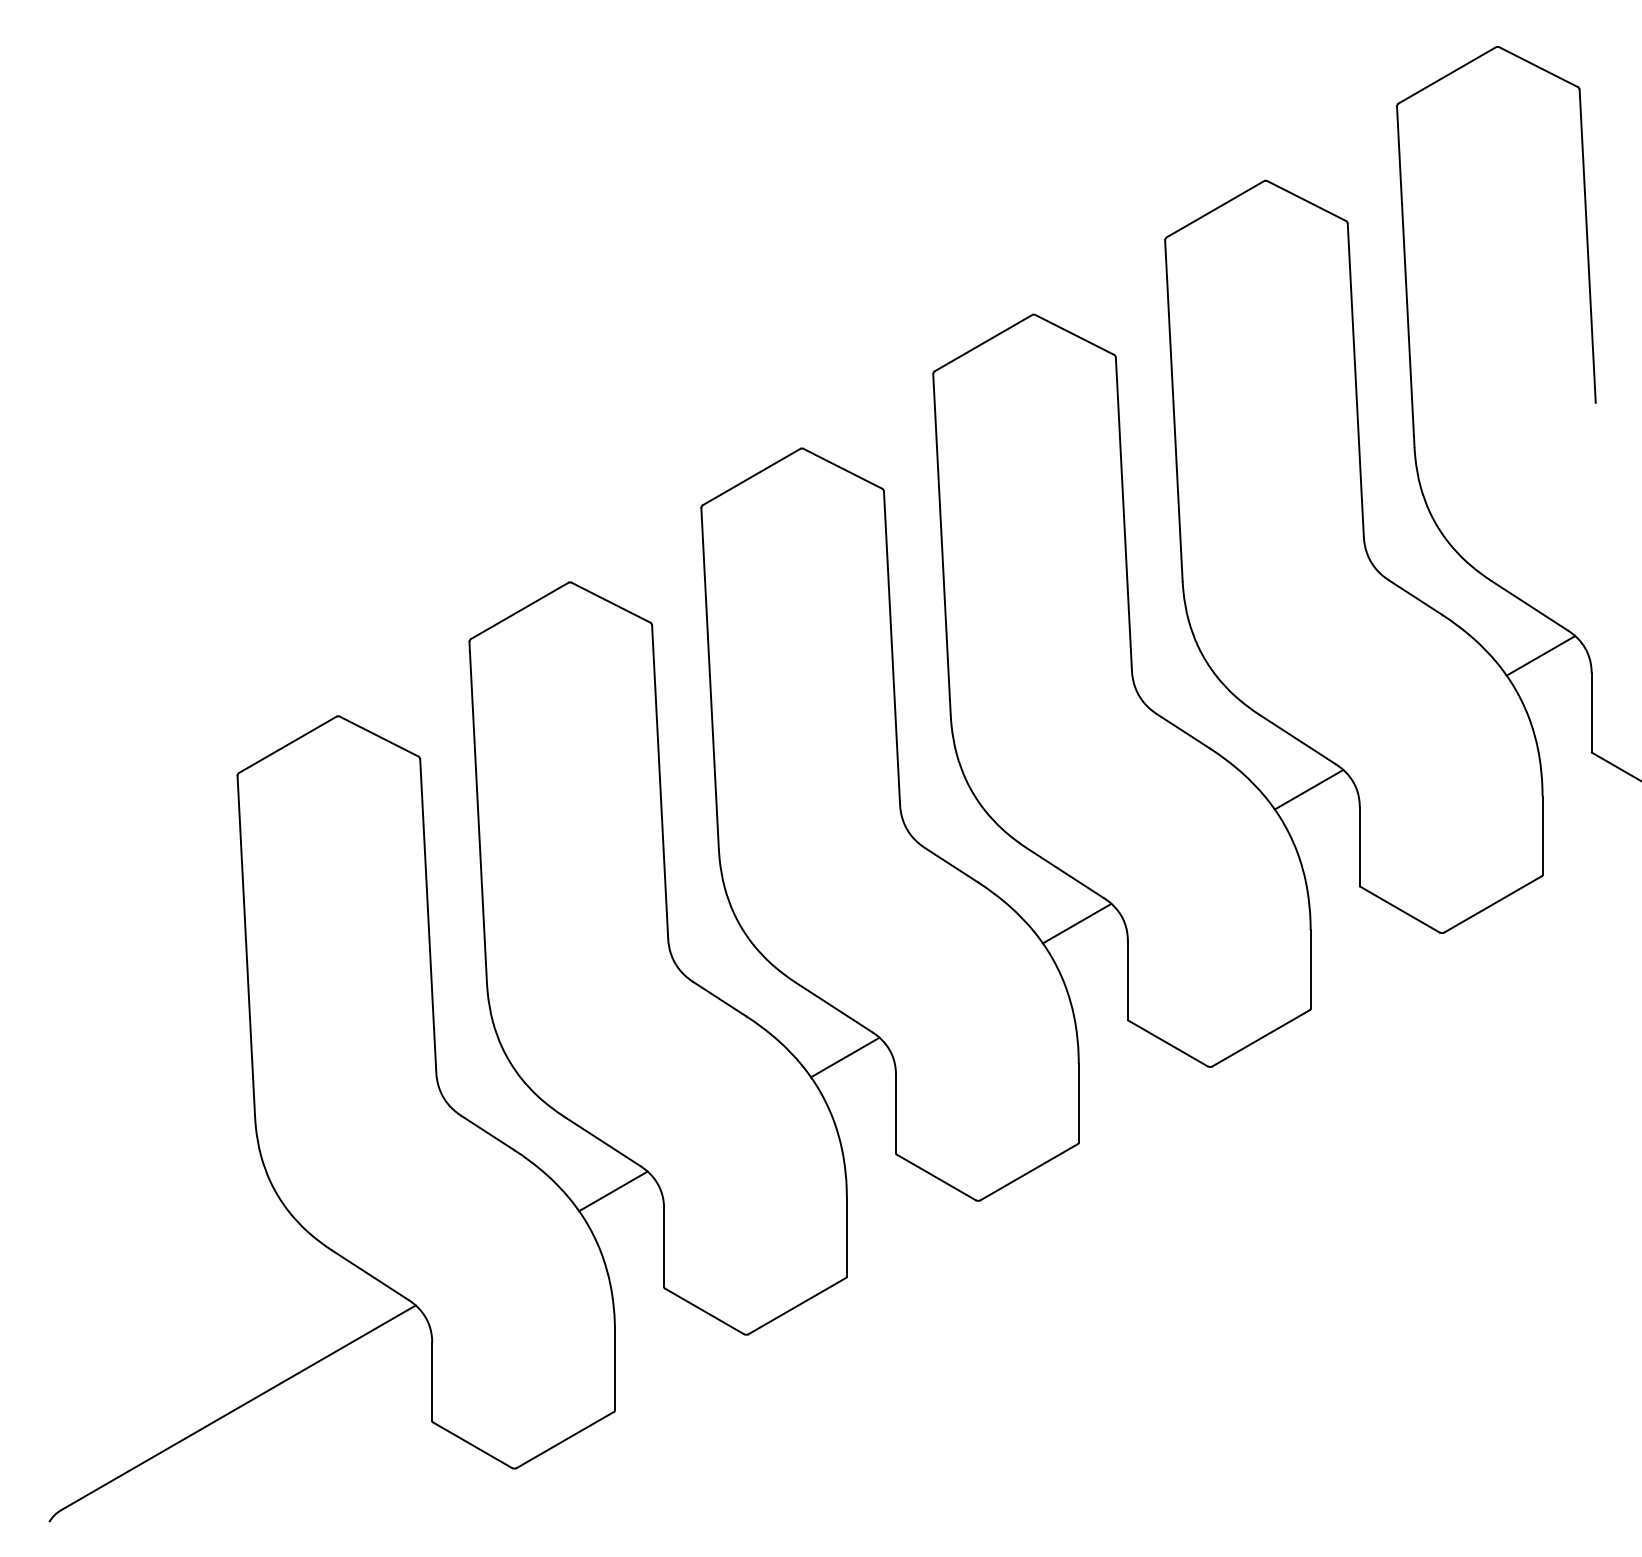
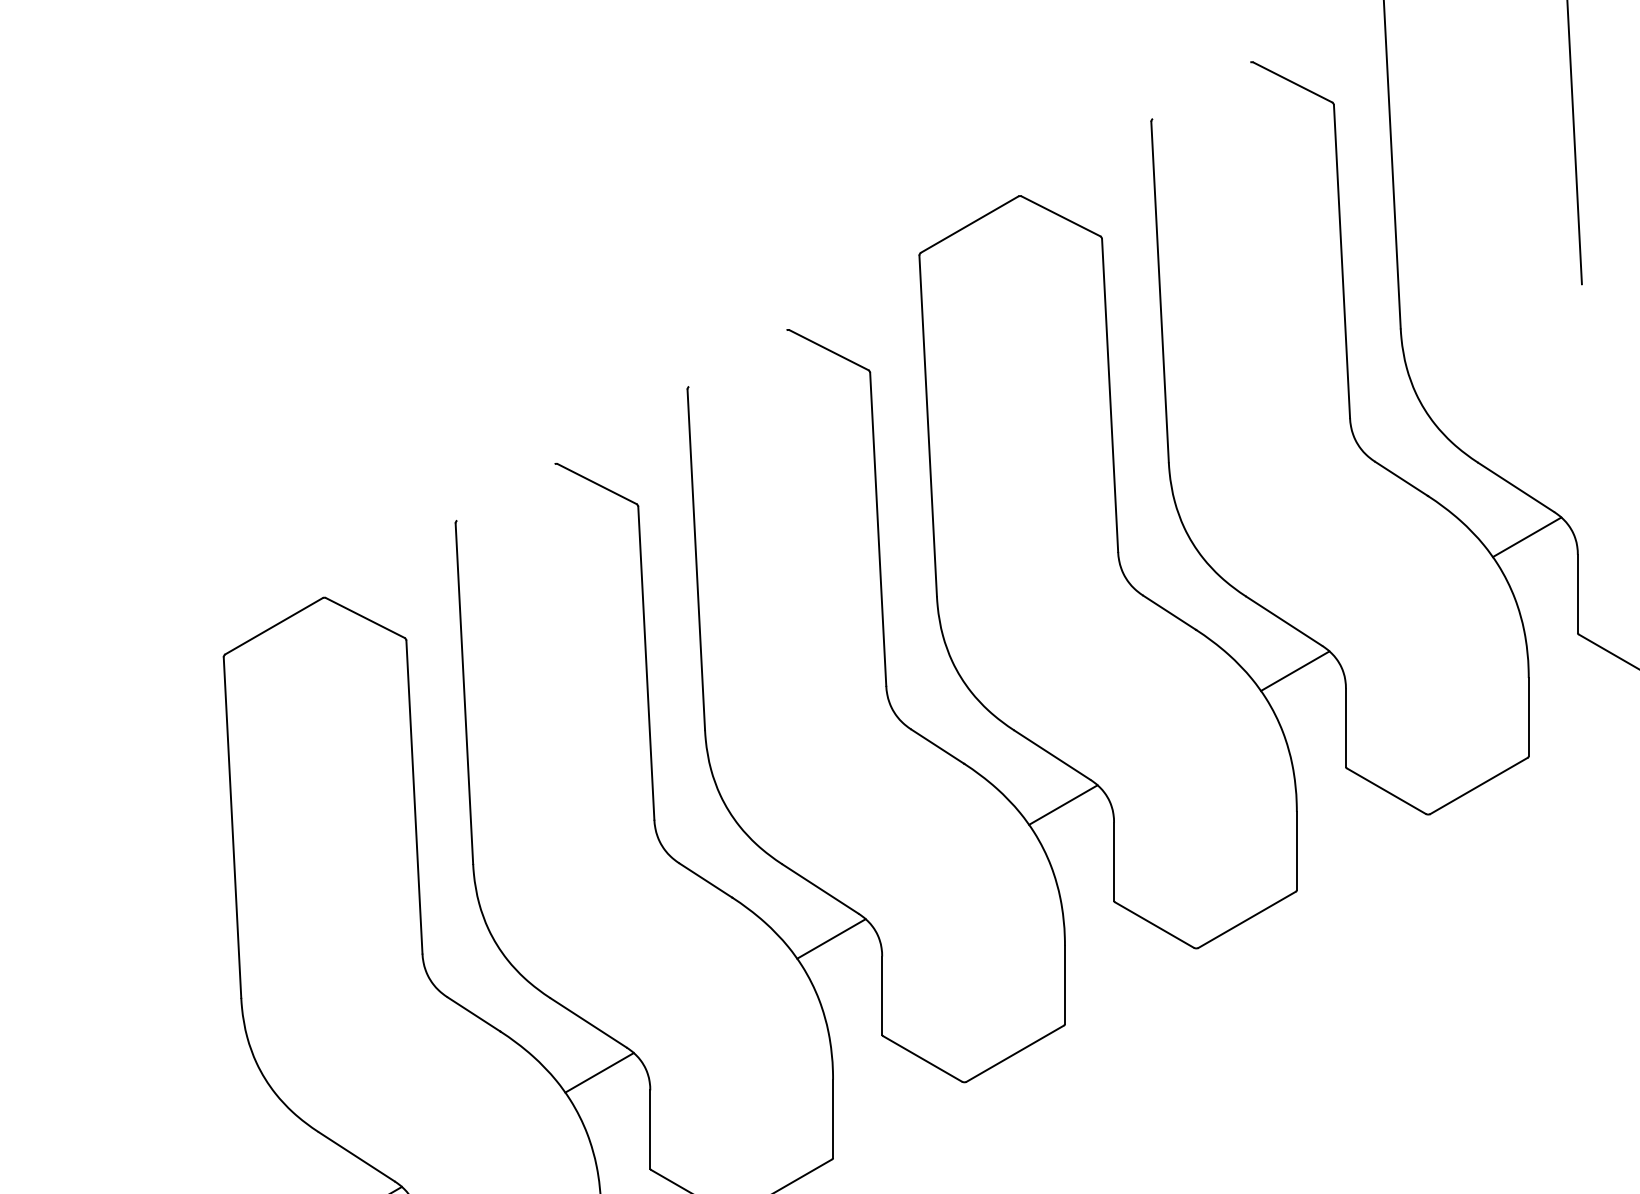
line: (1215, 209) -> (1201, 90), removed
line: (751, 476) -> (737, 357), removed
line: (519, 610) -> (505, 491), removed

